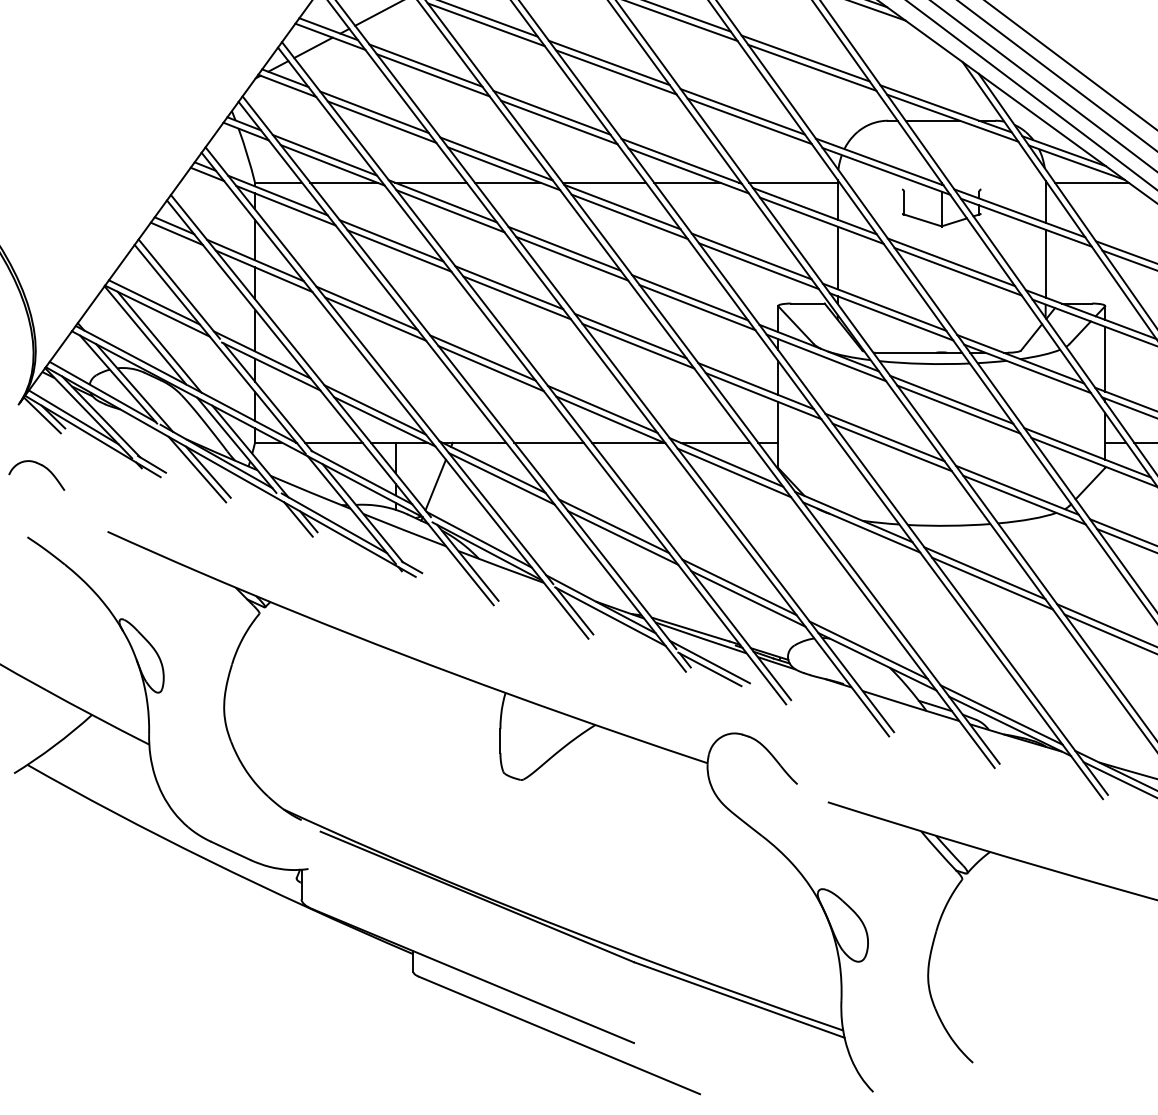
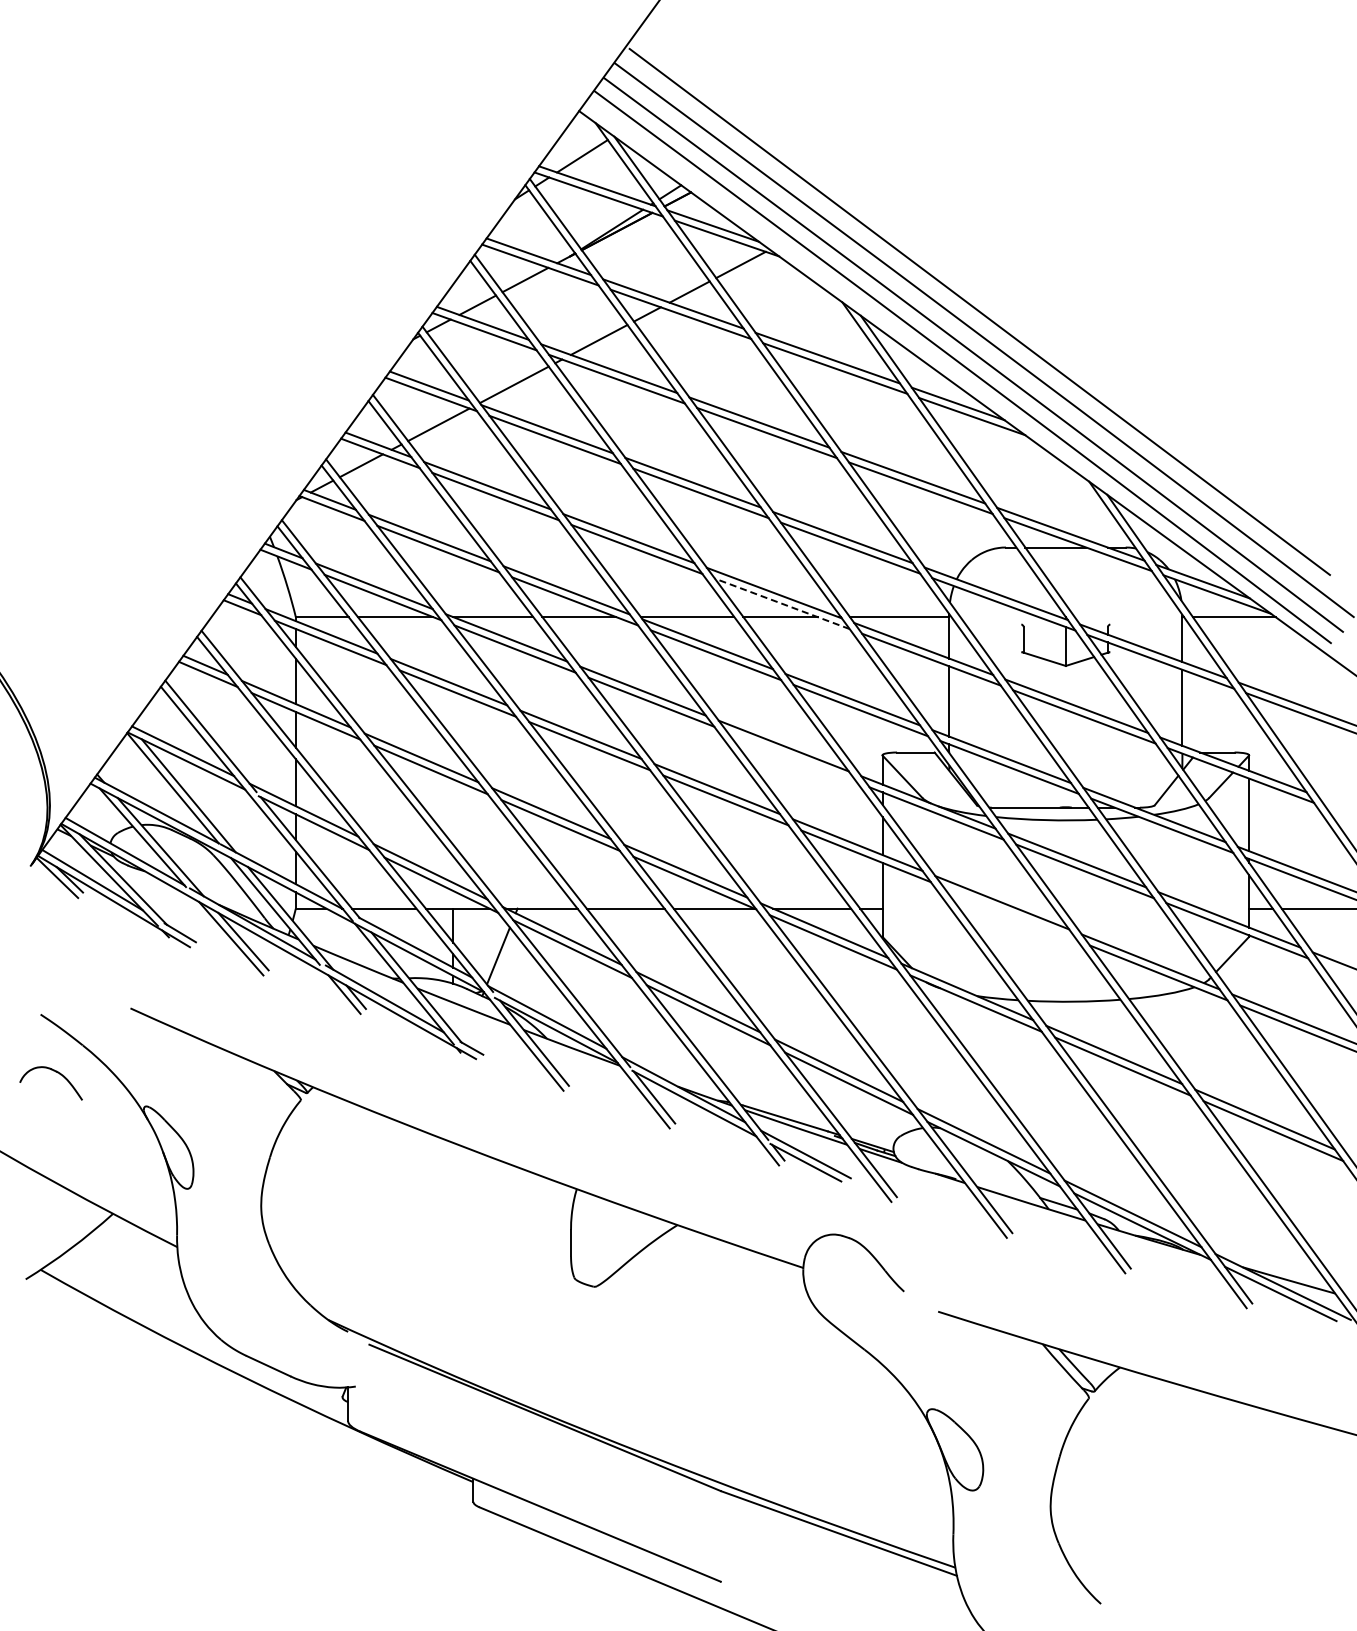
line: (689, 170) -> (782, 603), solid -> dashed
line: (697, 307) -> (791, 756), removed
line: (892, 447) -> (1010, 913), removed
part: (40, 465) -> (55, 1072), moved

